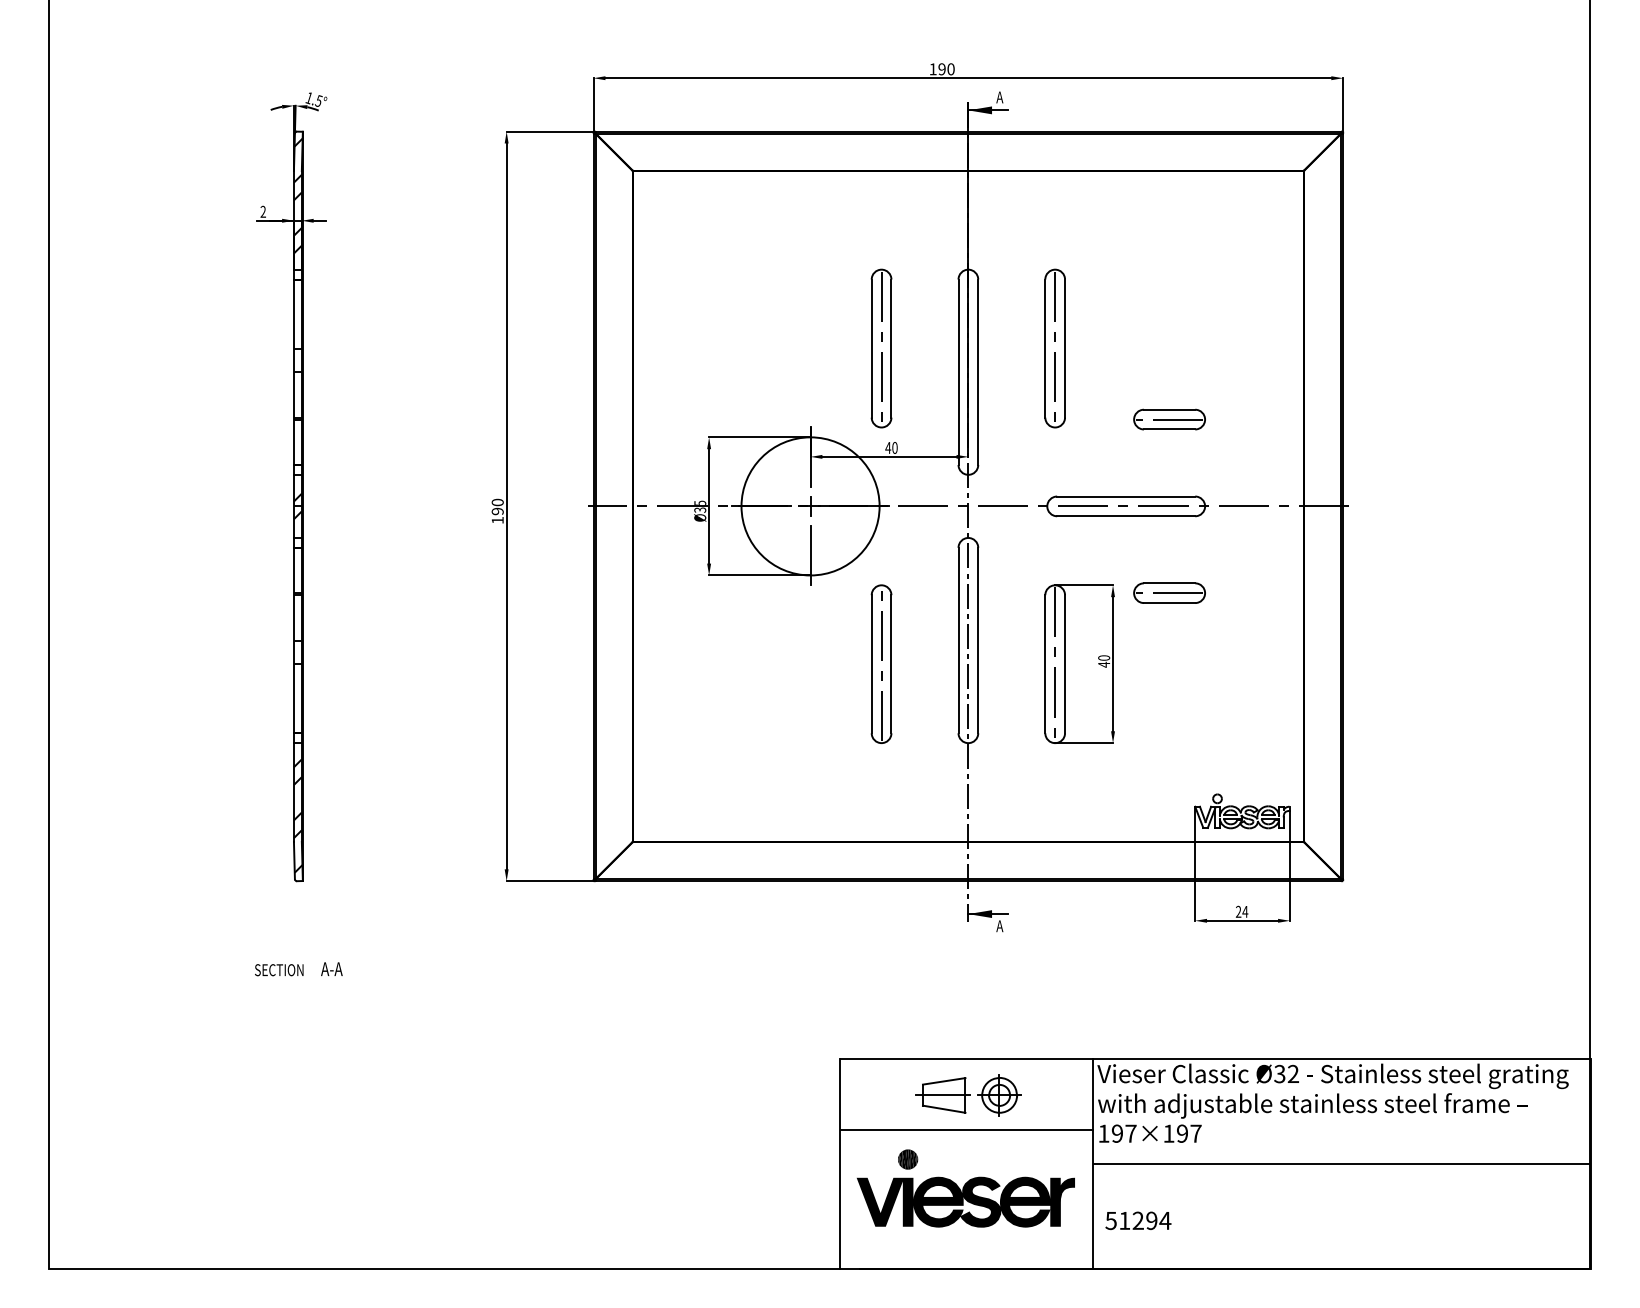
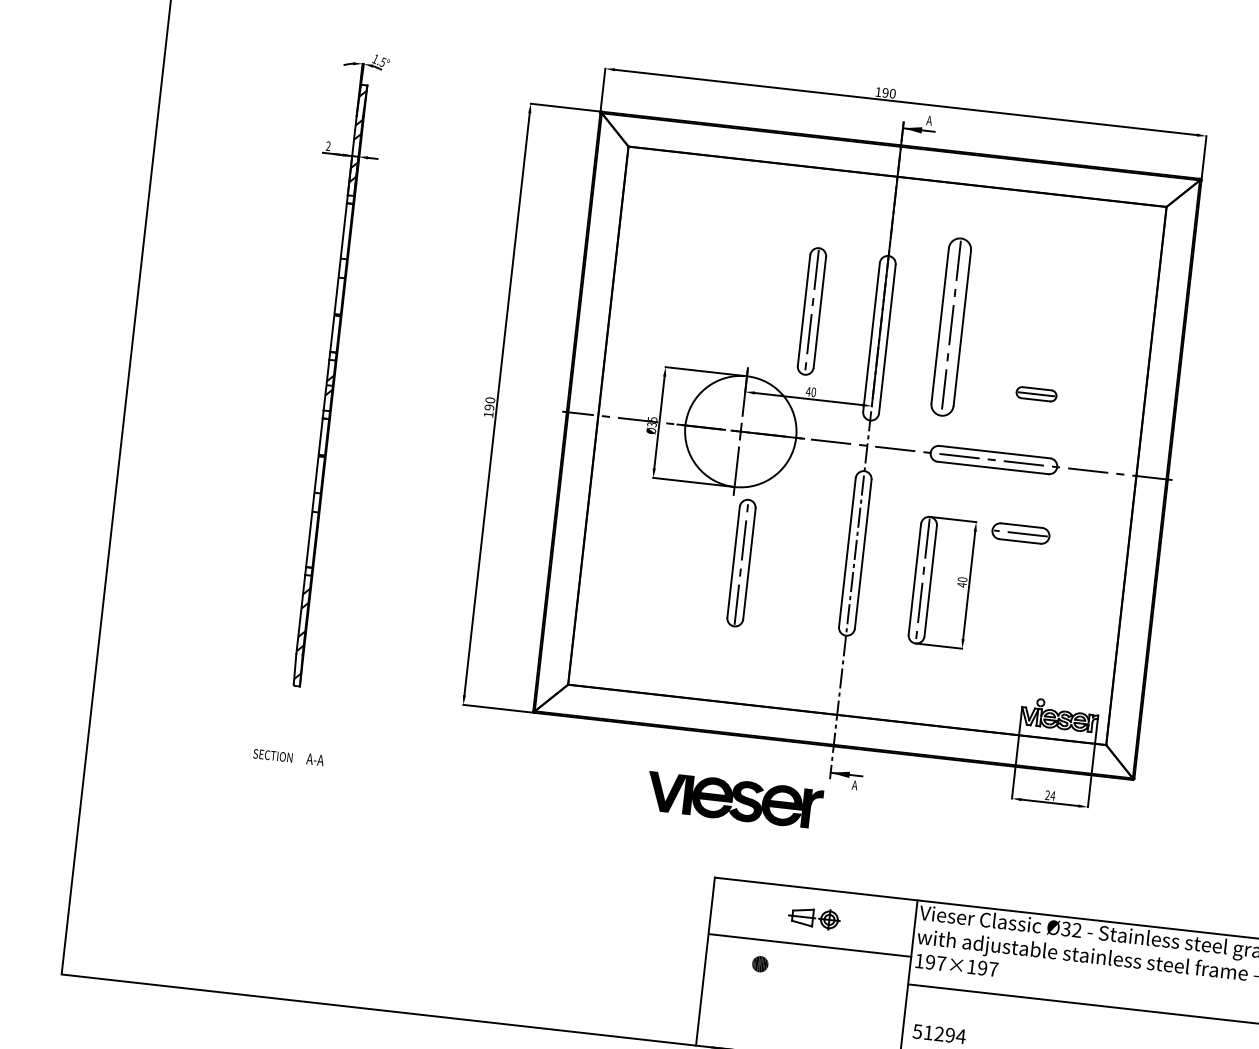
part: (1054, 348) -> (950, 326), size x1.4
part: (1169, 419) -> (1036, 394), size x0.7
part: (881, 663) -> (741, 562), moved
part: (968, 1095) -> (814, 918), size x0.6
part: (965, 1201) -> (734, 799), moved

